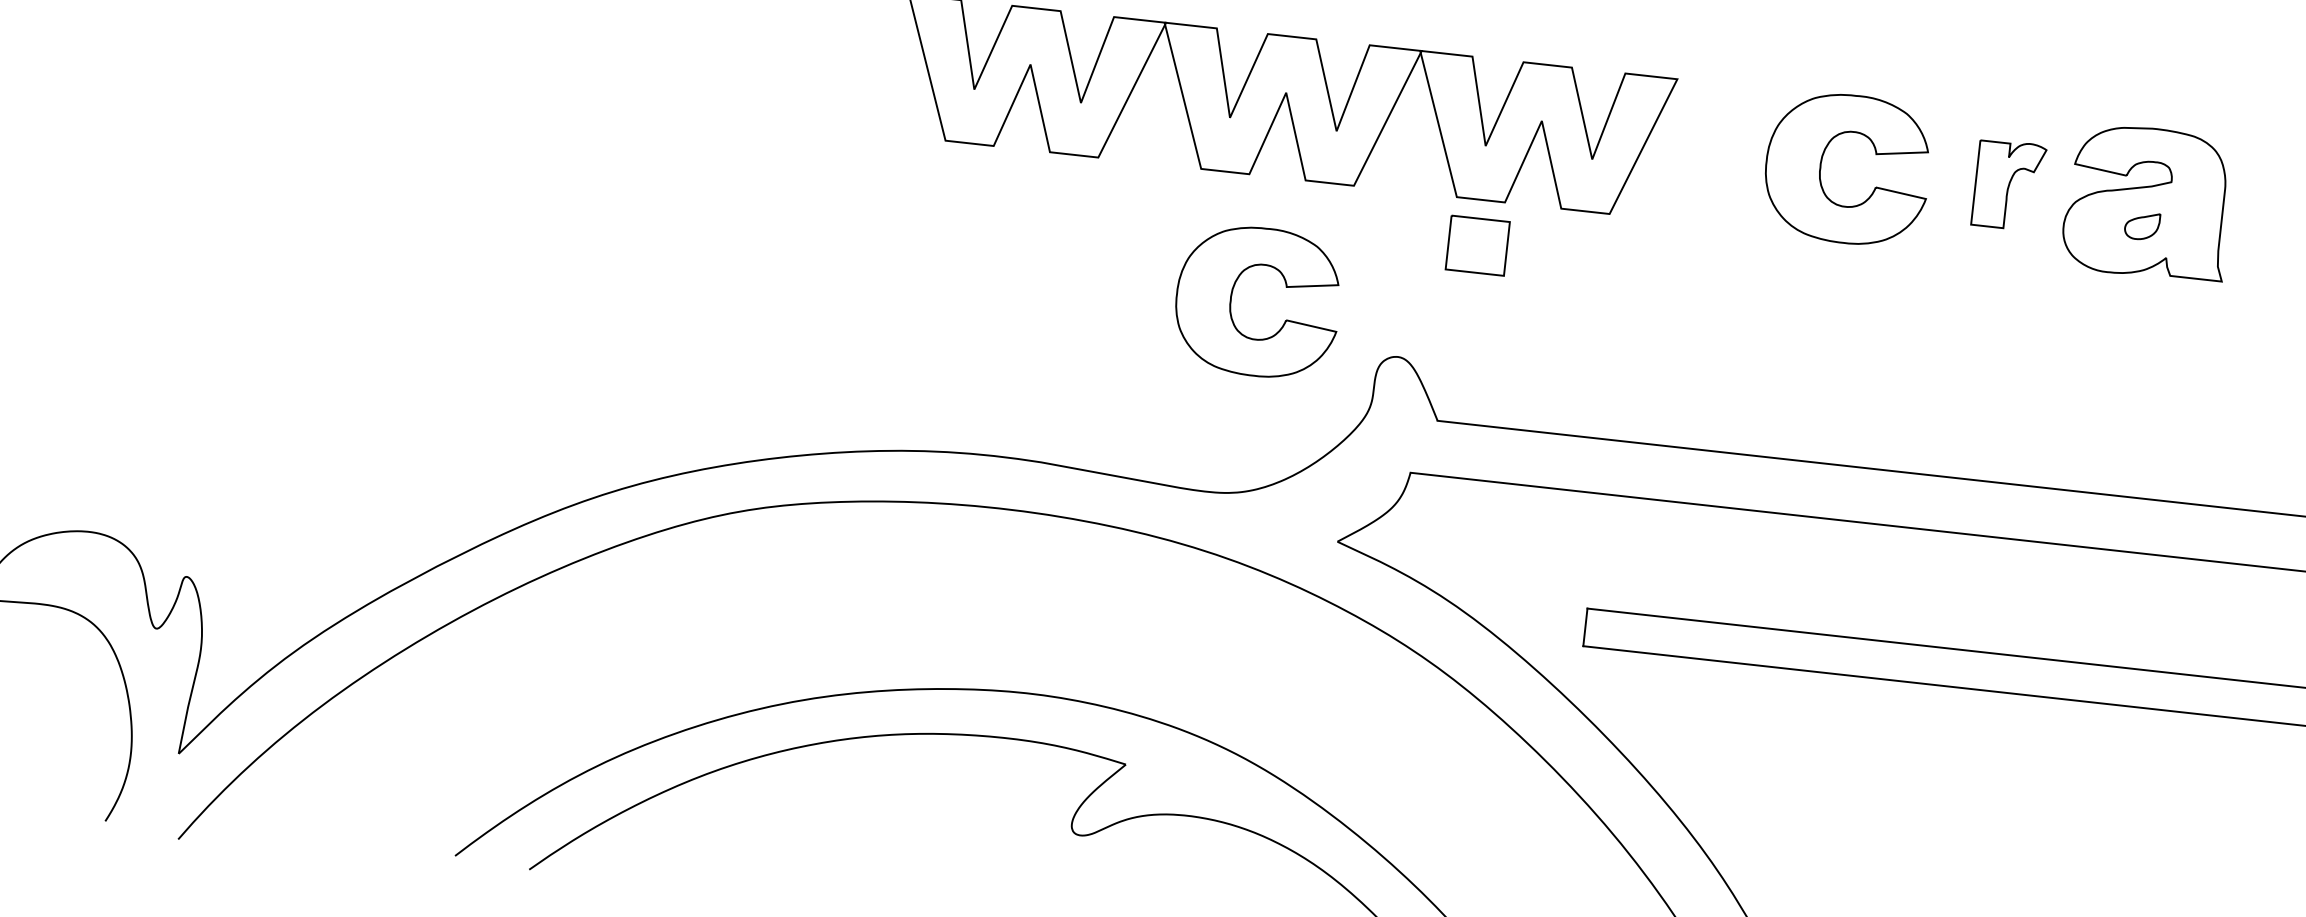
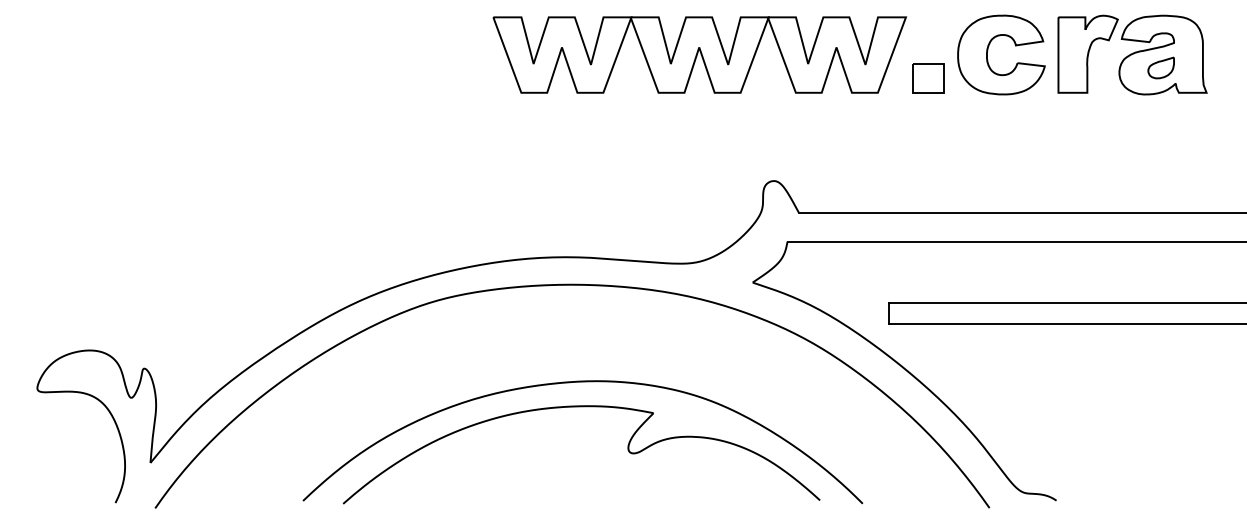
part: (2008, 183) -> (1087, 53), size x1.67
part: (2141, 224) -> (1160, 67), size x1.43
part: (1477, 245) -> (928, 78), moved
part: (1234, 292) -> (683, 156), removed

